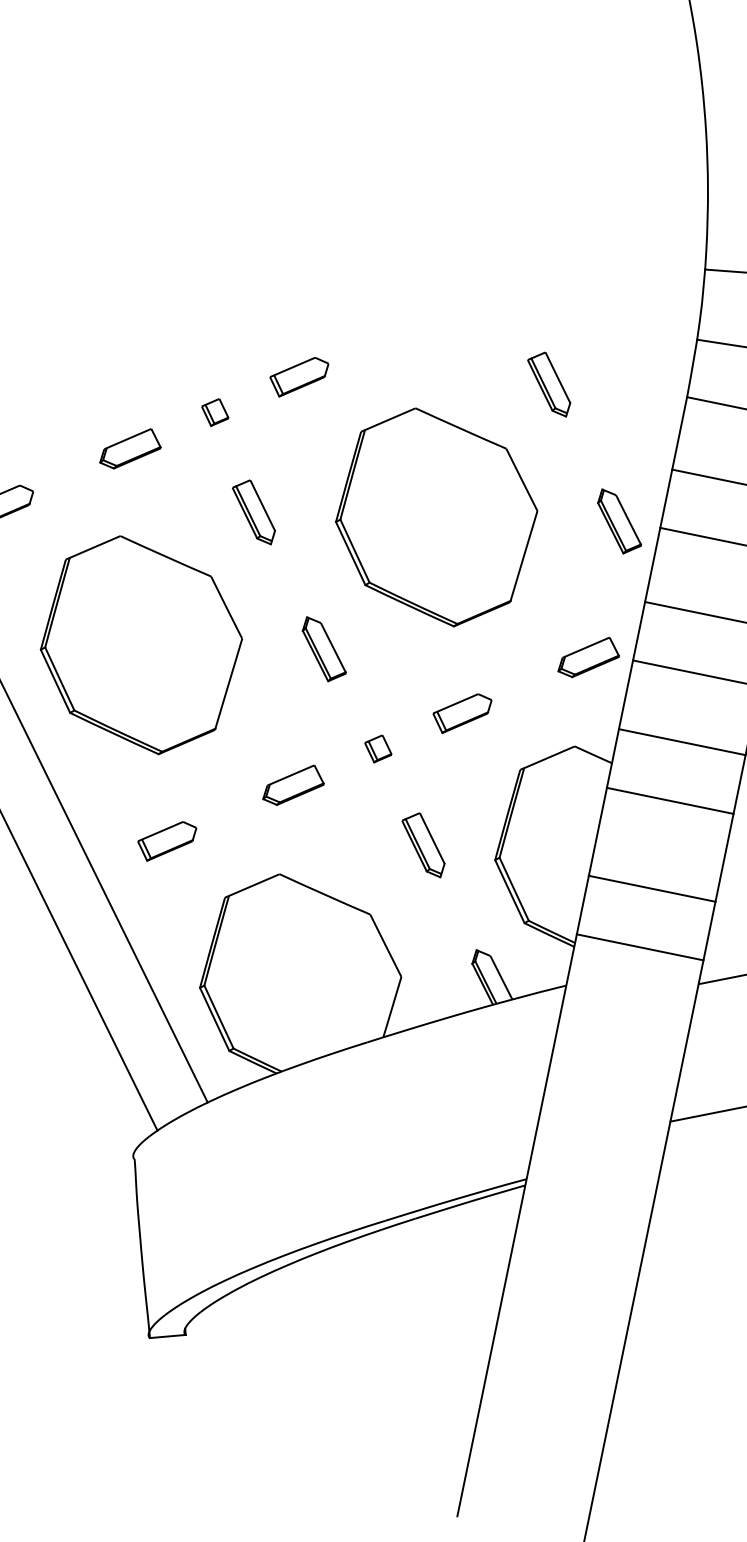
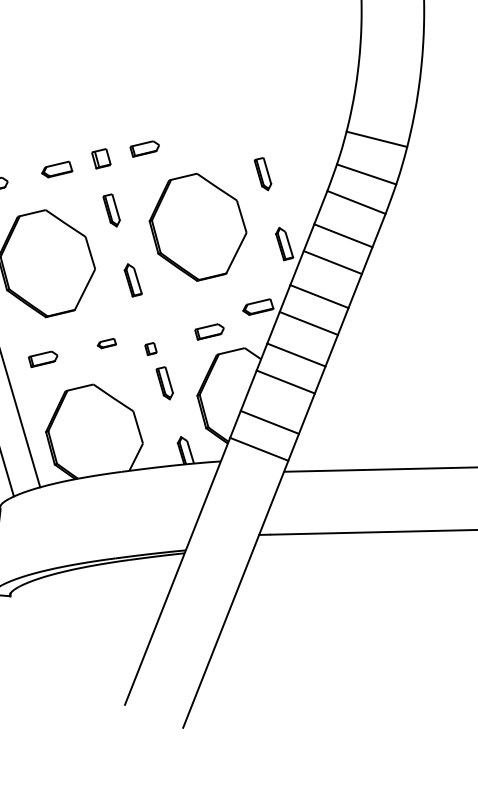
part: (213, 413) -> (100, 159), size x1.6
part: (463, 712) -> (209, 331), moved
part: (377, 750) -> (150, 349), moved
part: (291, 786) -> (106, 343), size x0.6

